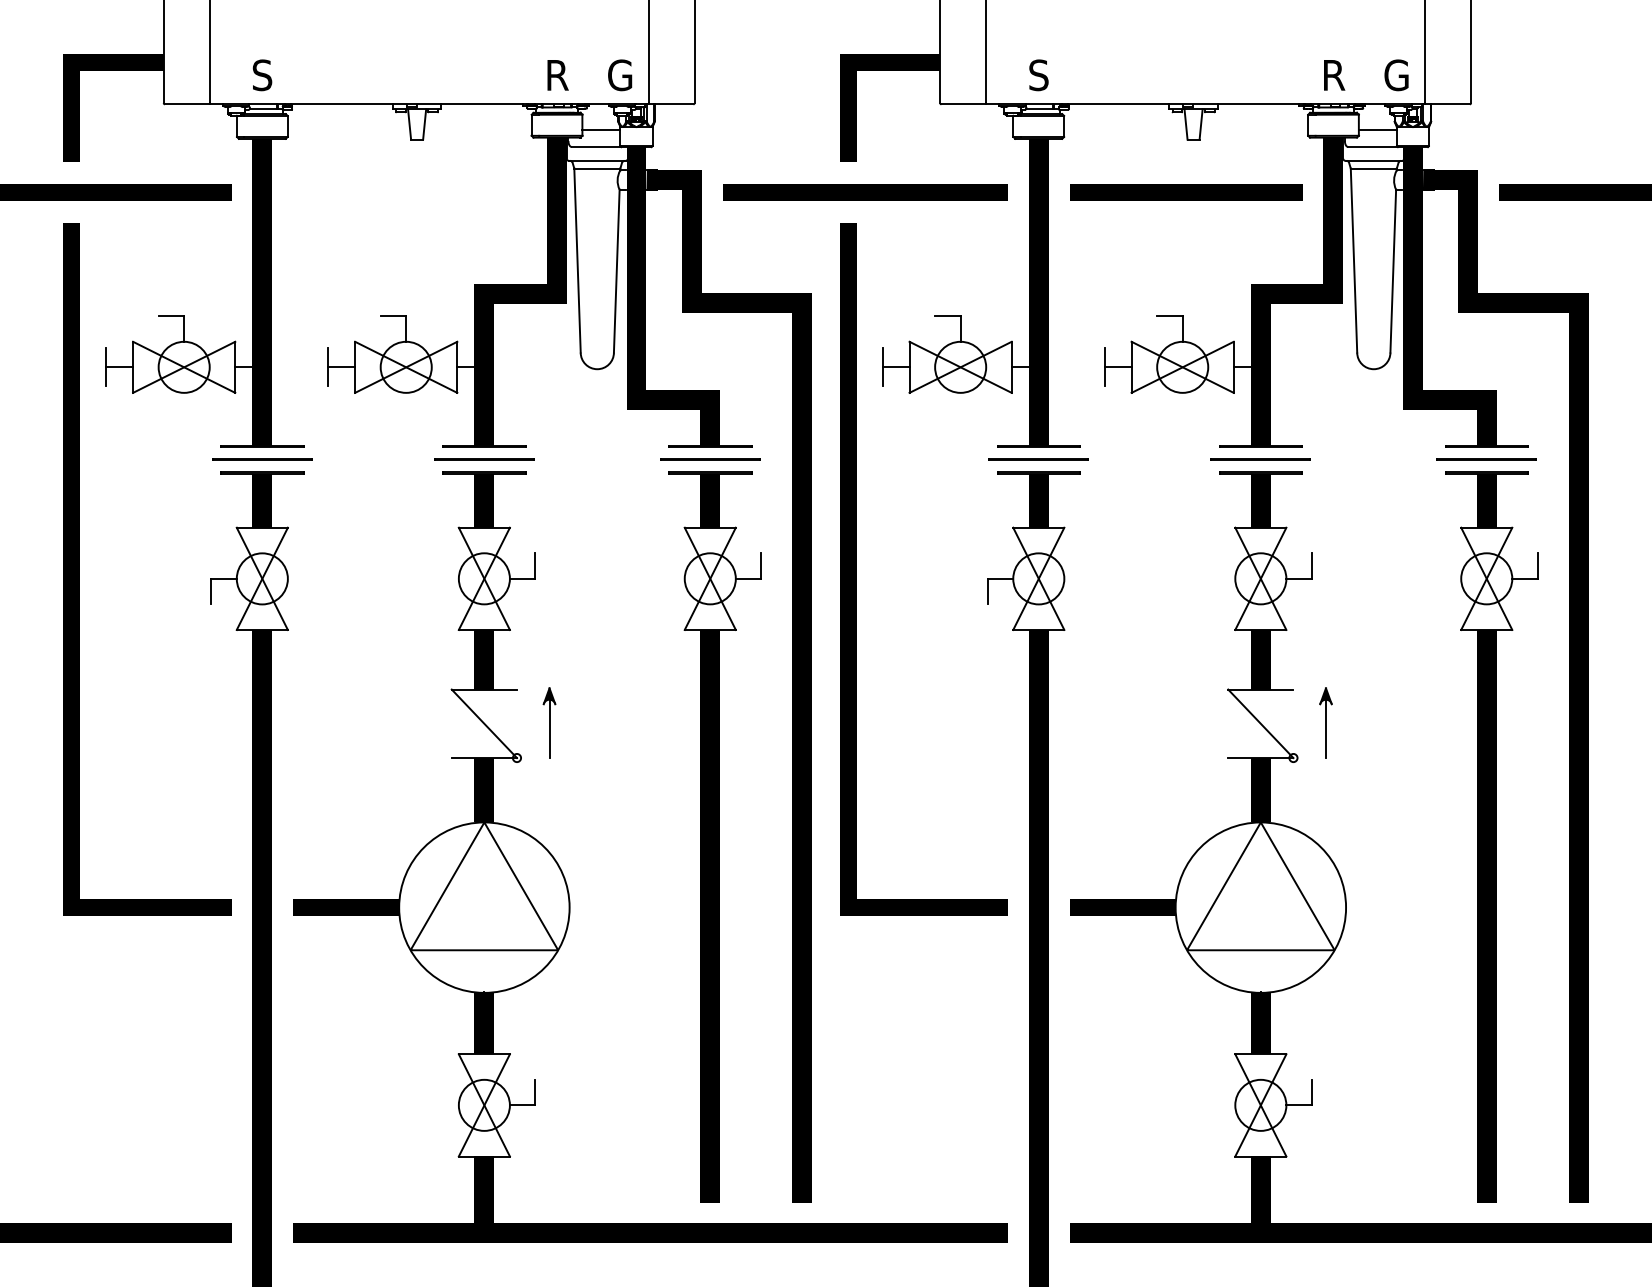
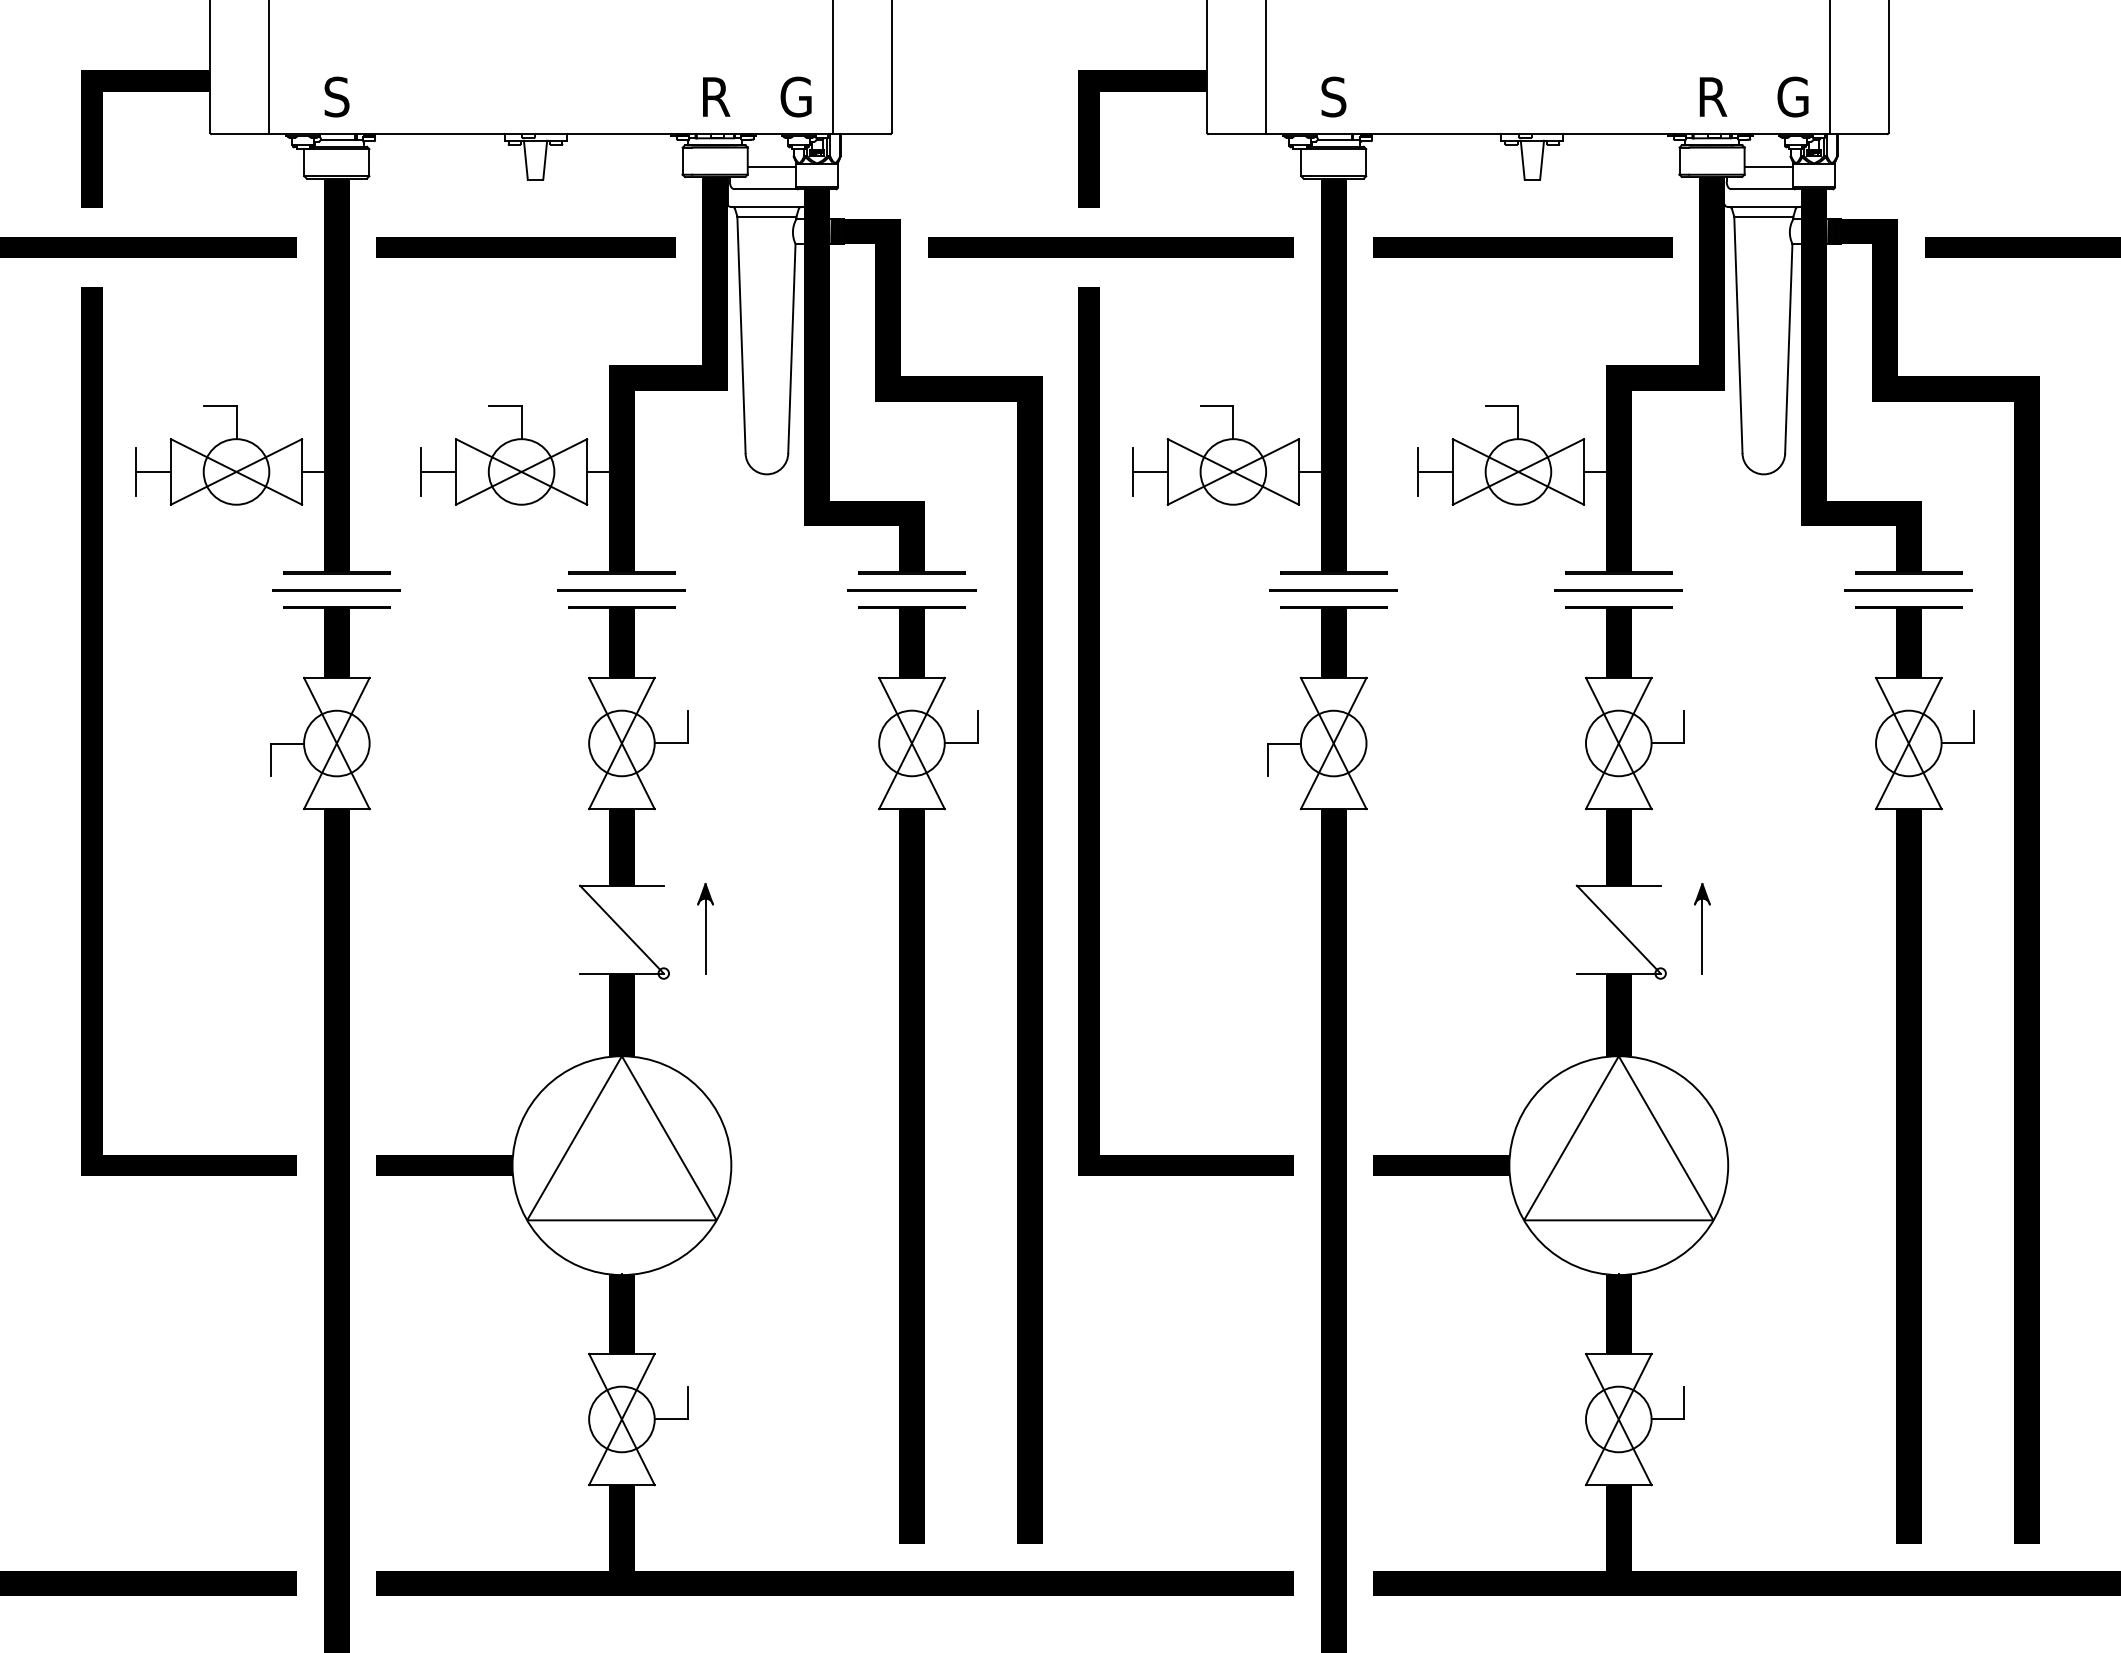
line: (409, 192) -> (525, 247), added

